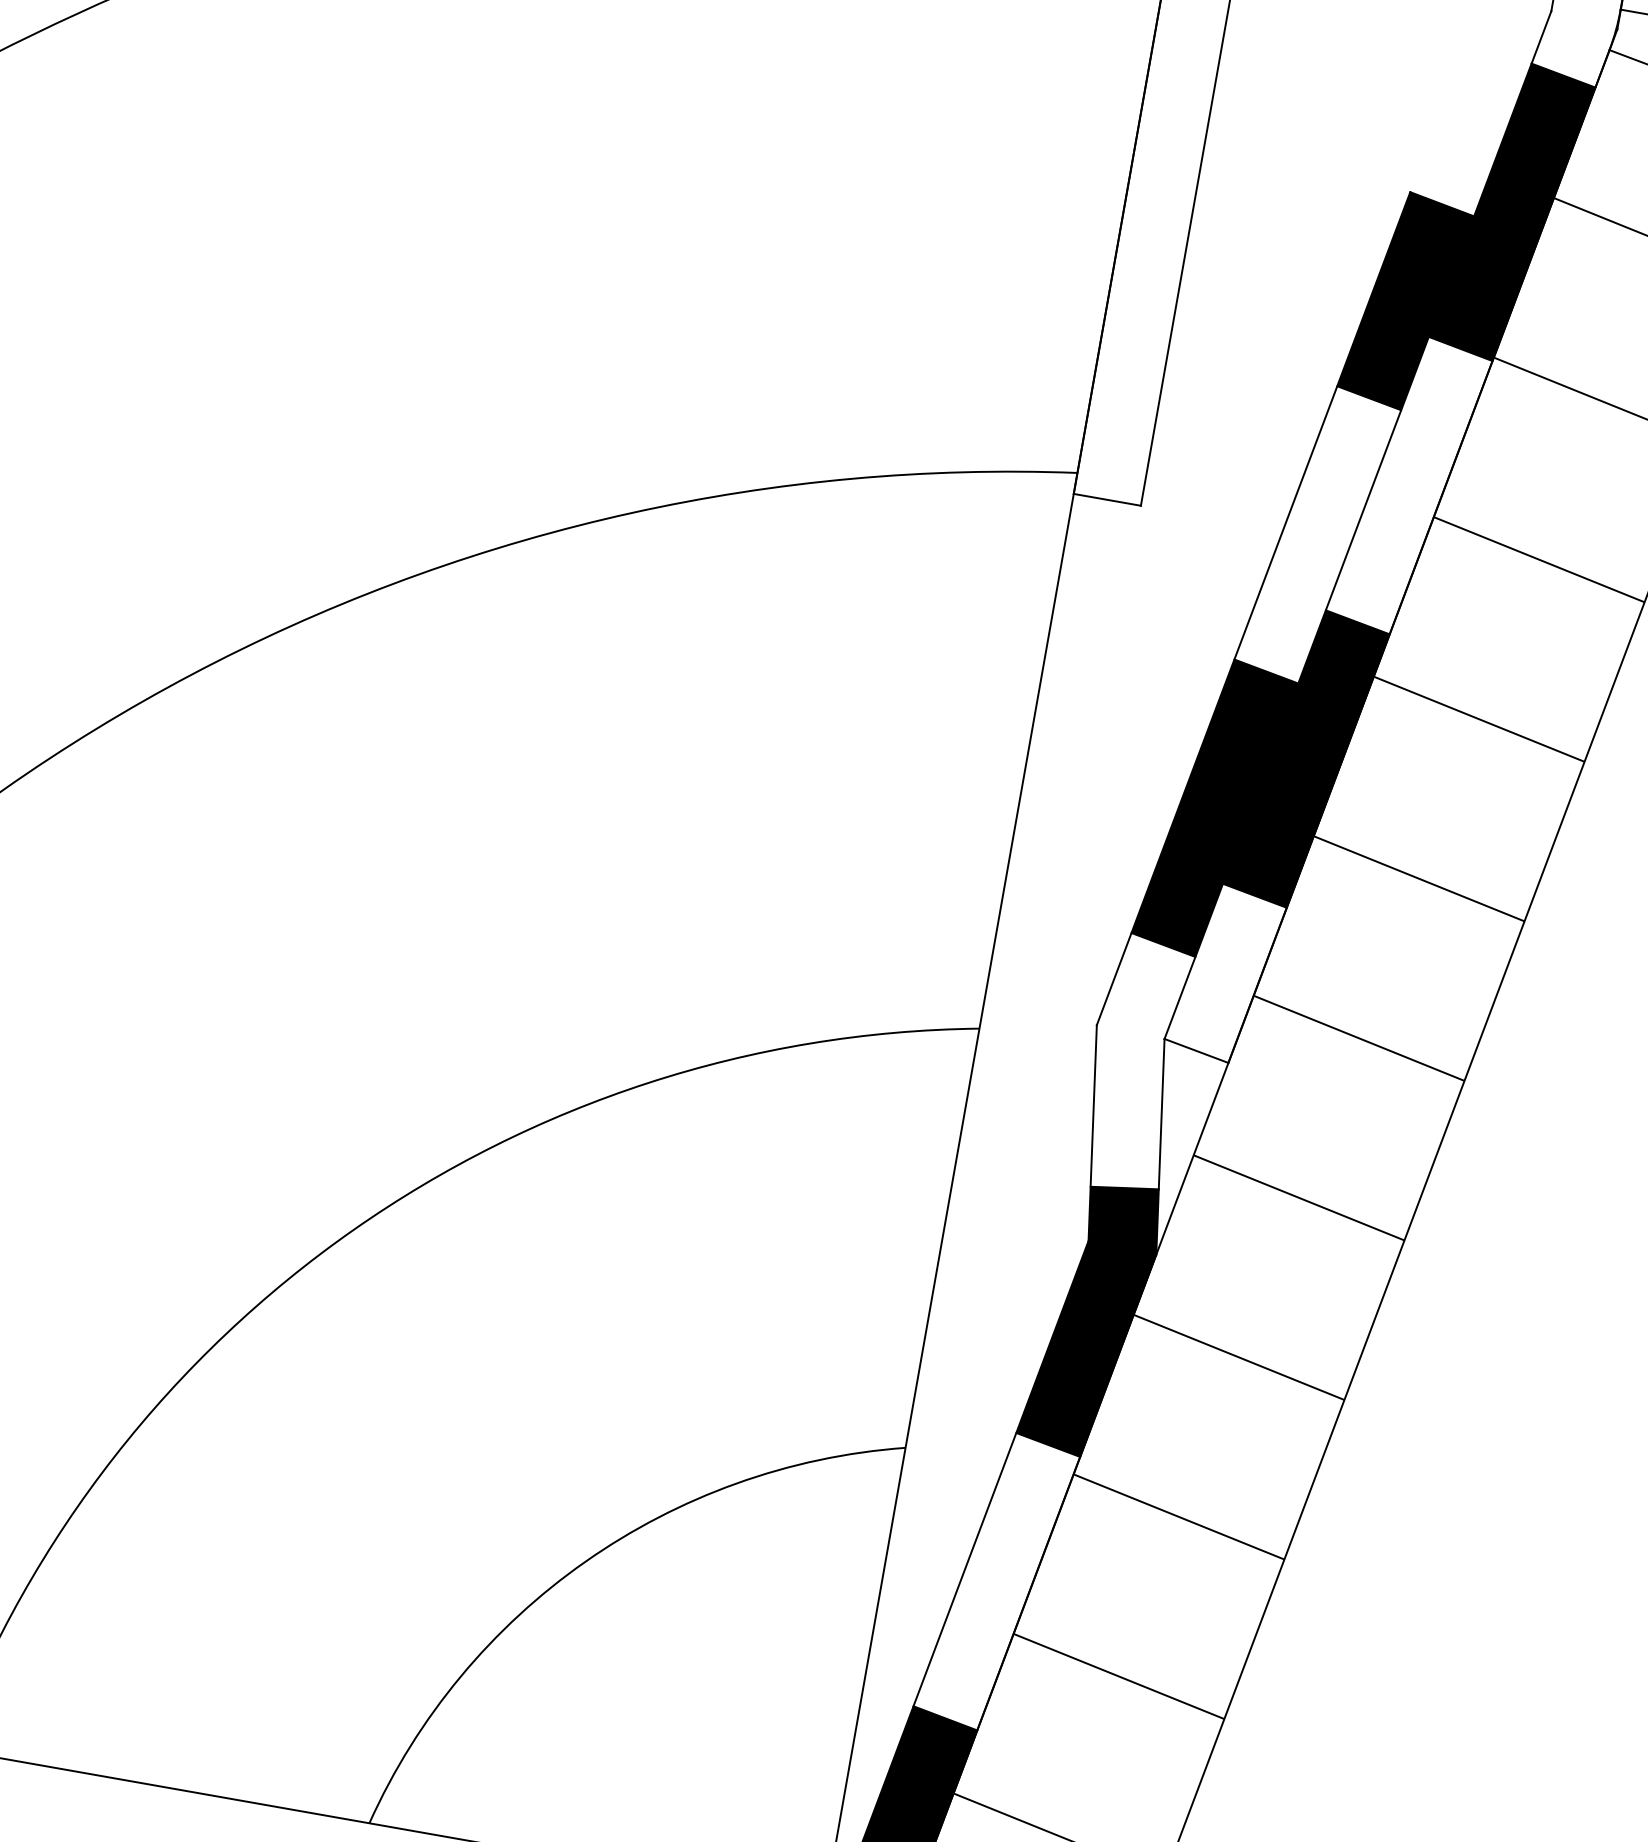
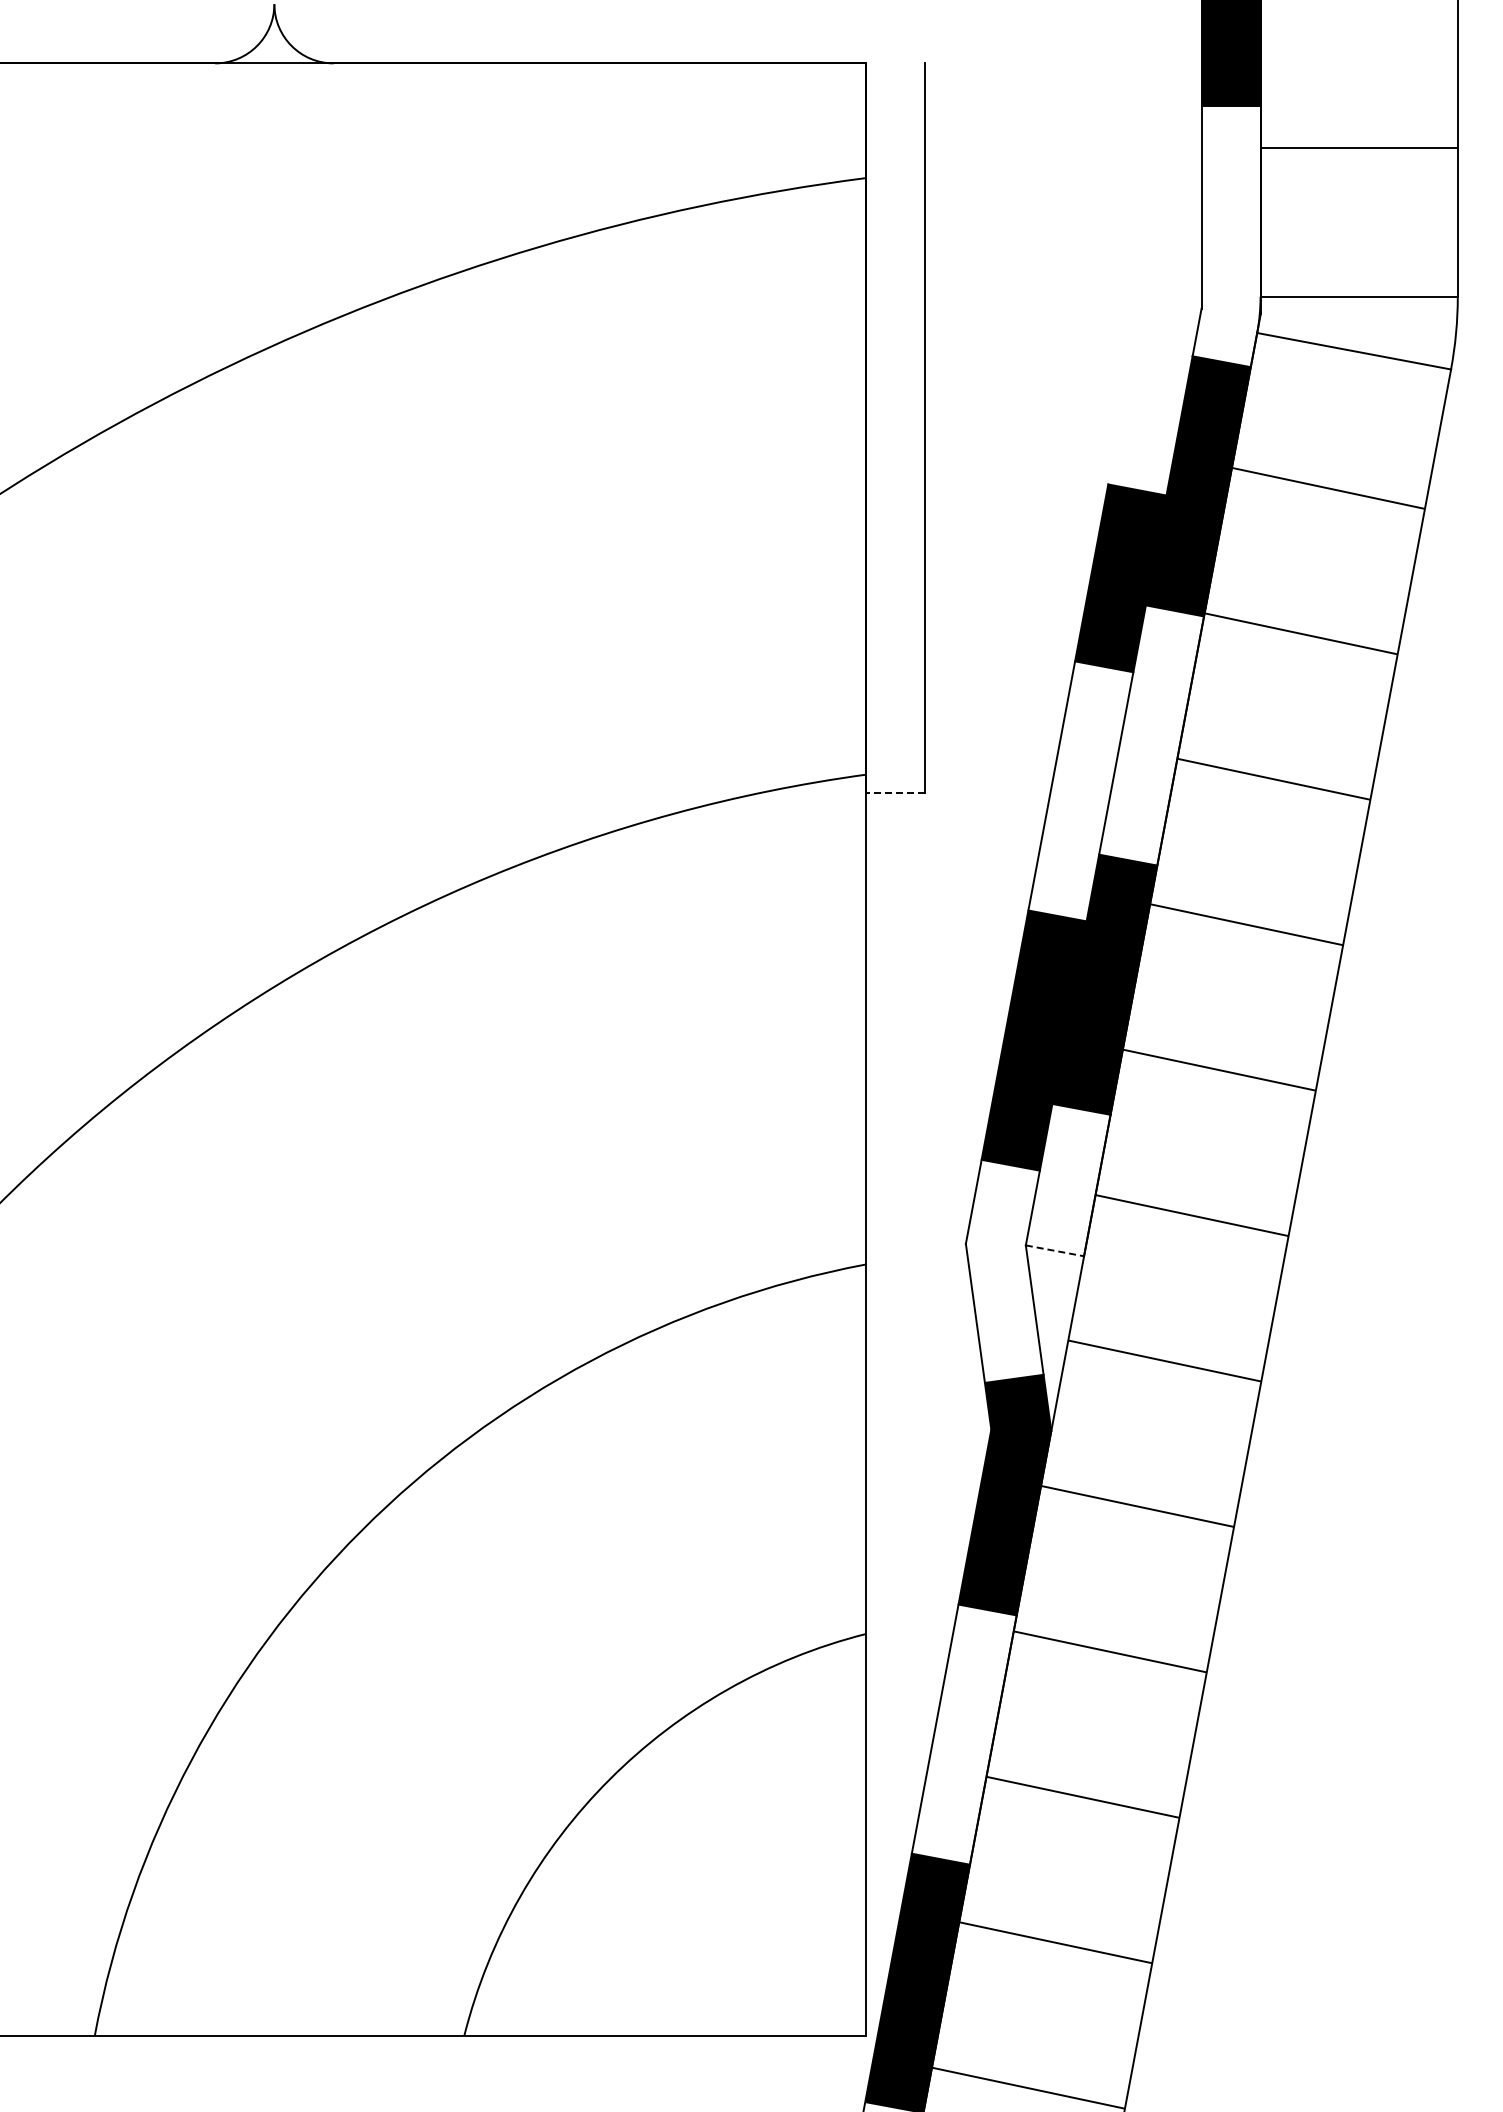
line: (1107, 500) -> (895, 793), solid -> dashed
line: (1196, 1050) -> (1054, 1250), solid -> dashed

